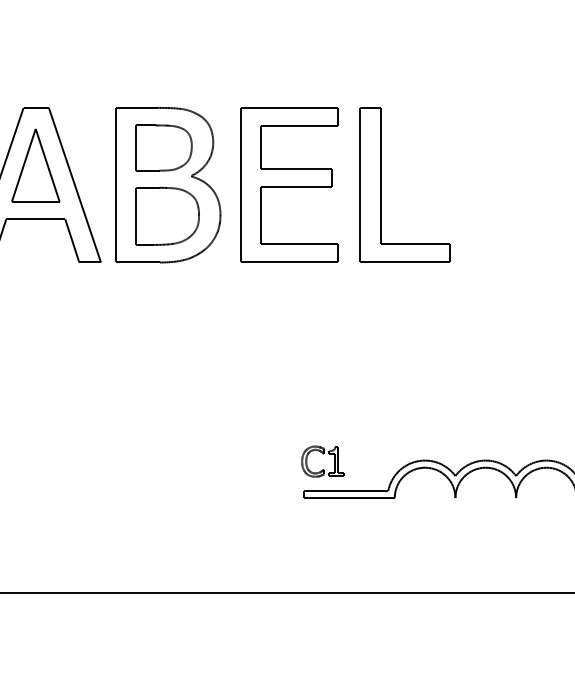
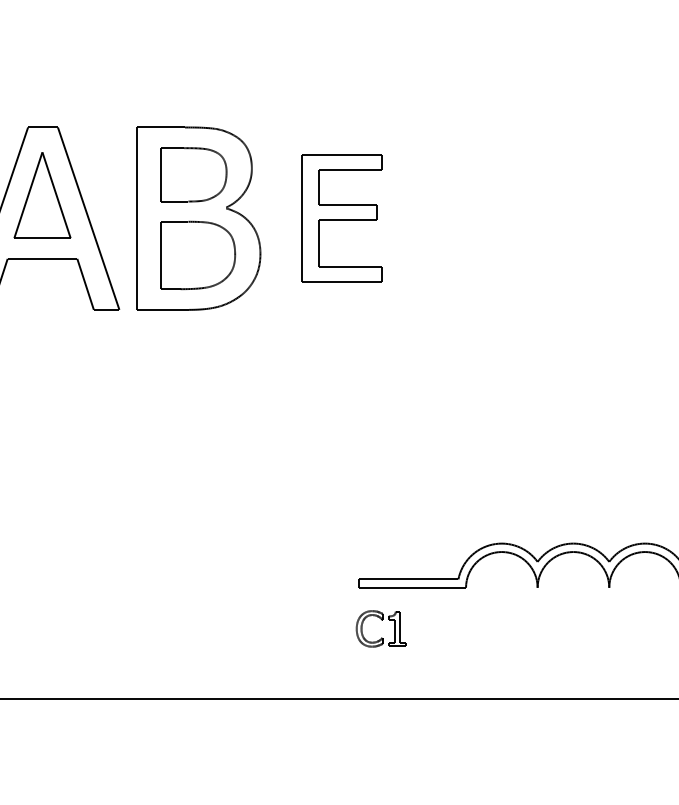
part: (289, 185) -> (341, 218), size x0.7
part: (380, 185) -> (449, 218), removed
part: (323, 454) -> (381, 620), moved

